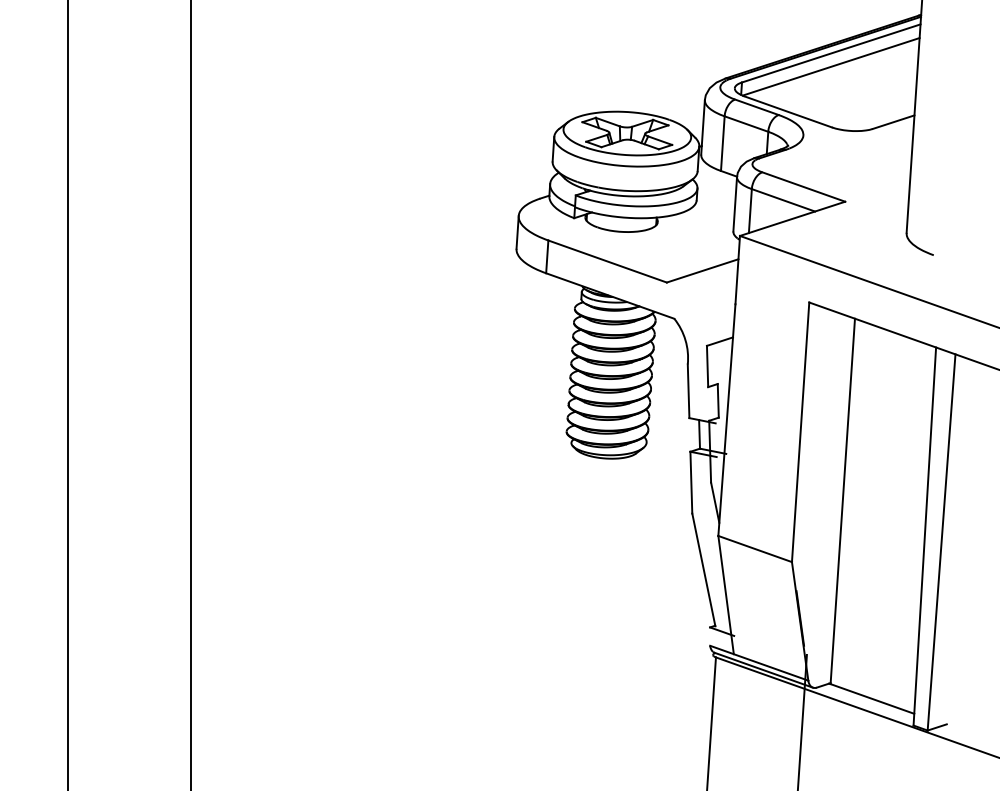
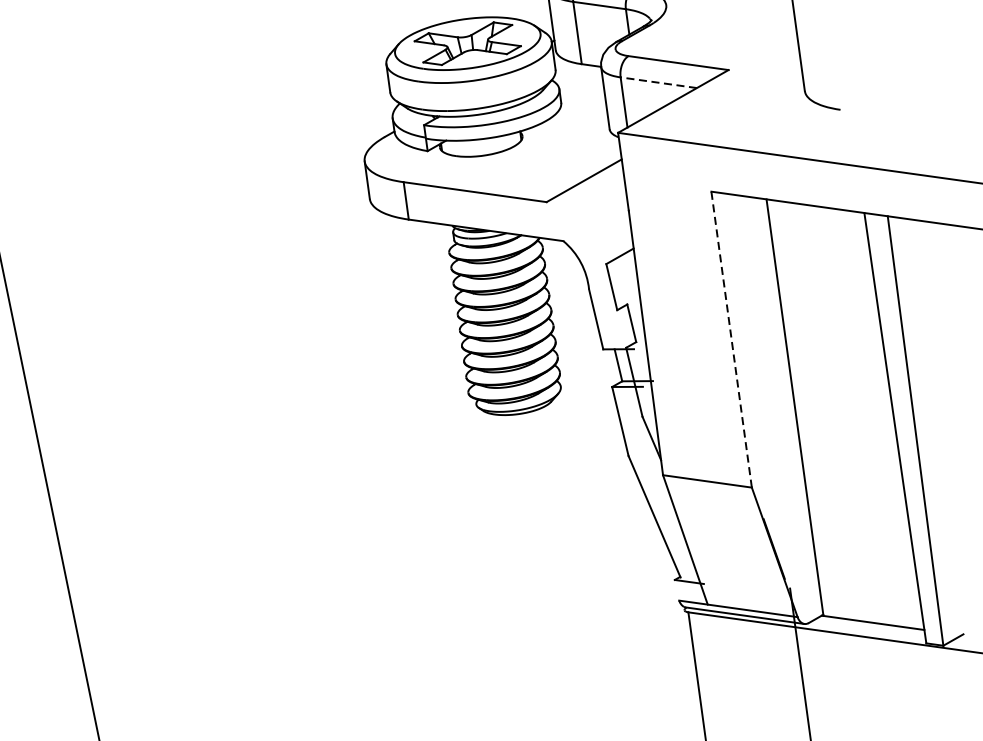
line: (783, 200) -> (658, 82), solid -> dashed
line: (800, 431) -> (731, 338), solid -> dashed

